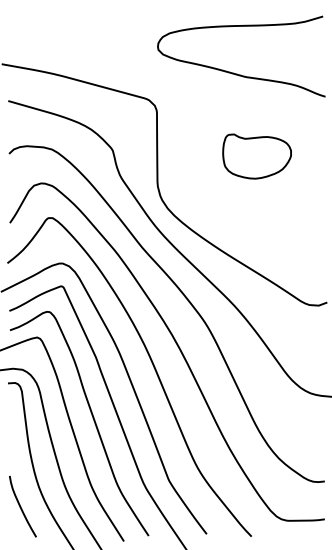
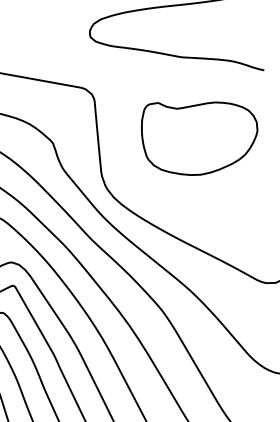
part: (256, 156) -> (199, 136), size x1.67

